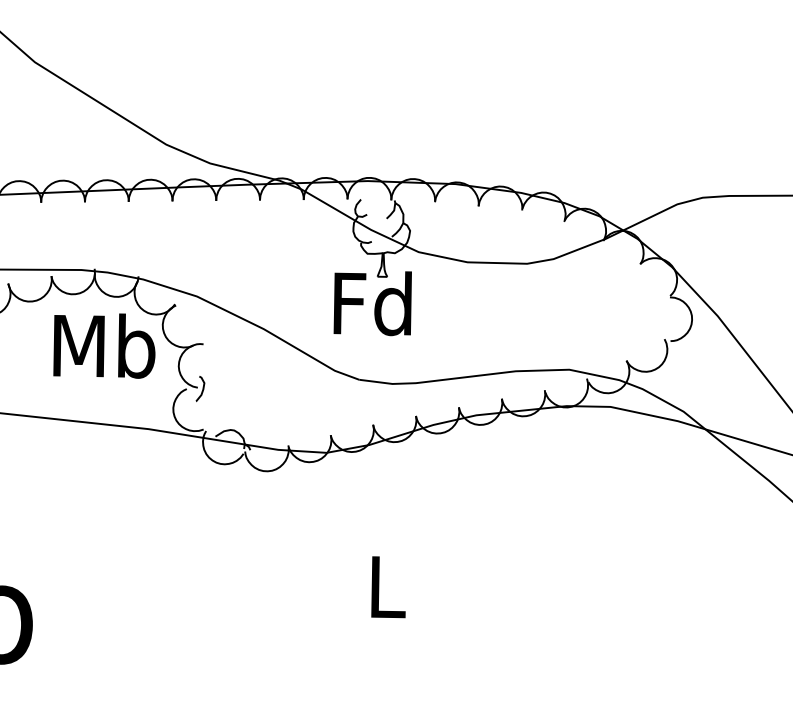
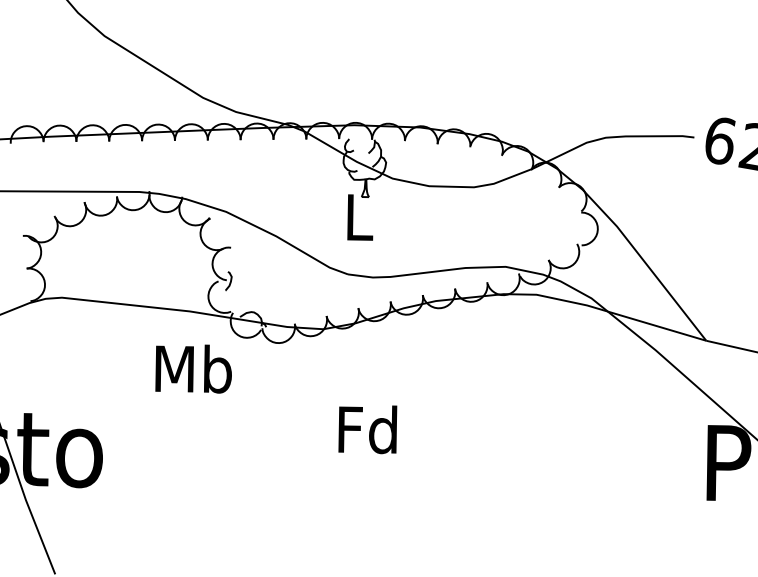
text: (371, 303) -> (357, 217), Fd -> L
text: (104, 345) -> (193, 368), moved
text: (385, 586) -> (367, 429), L -> Fd

